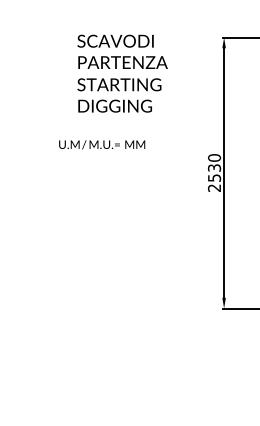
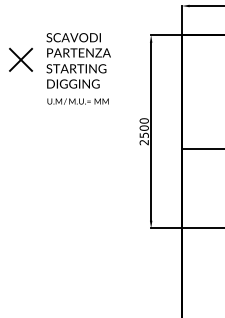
part: (40, 71) -> (20, 59), added
text: (101, 144) -> (77, 101), moved
text: (213, 167) -> (143, 127), 2530 -> 2500

